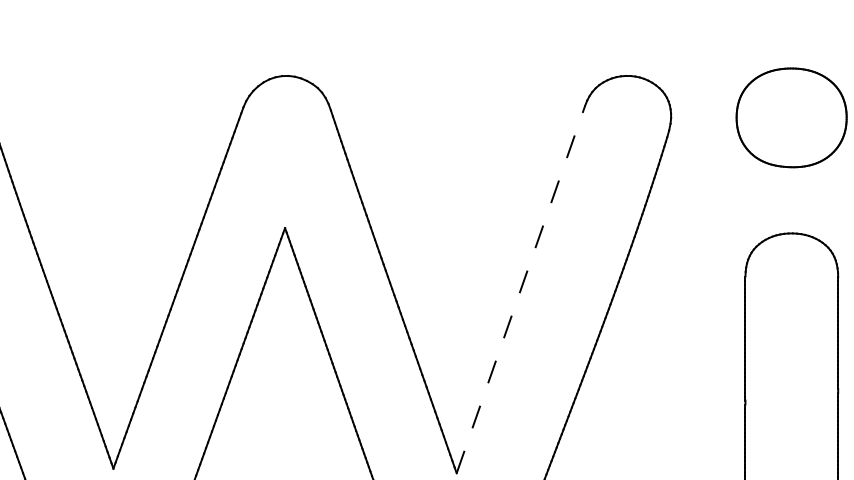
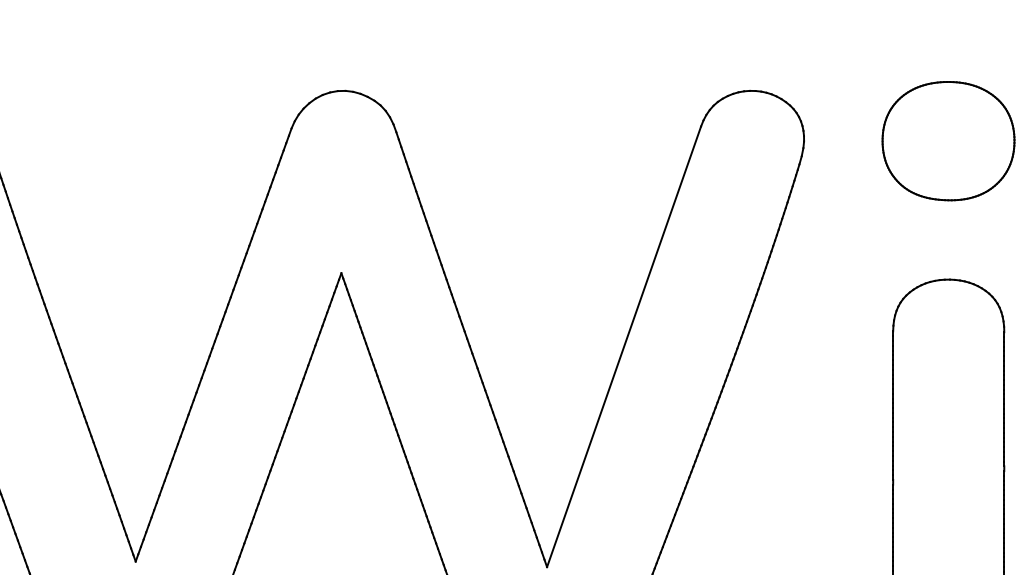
line: (521, 289) -> (624, 346), dashed -> solid

